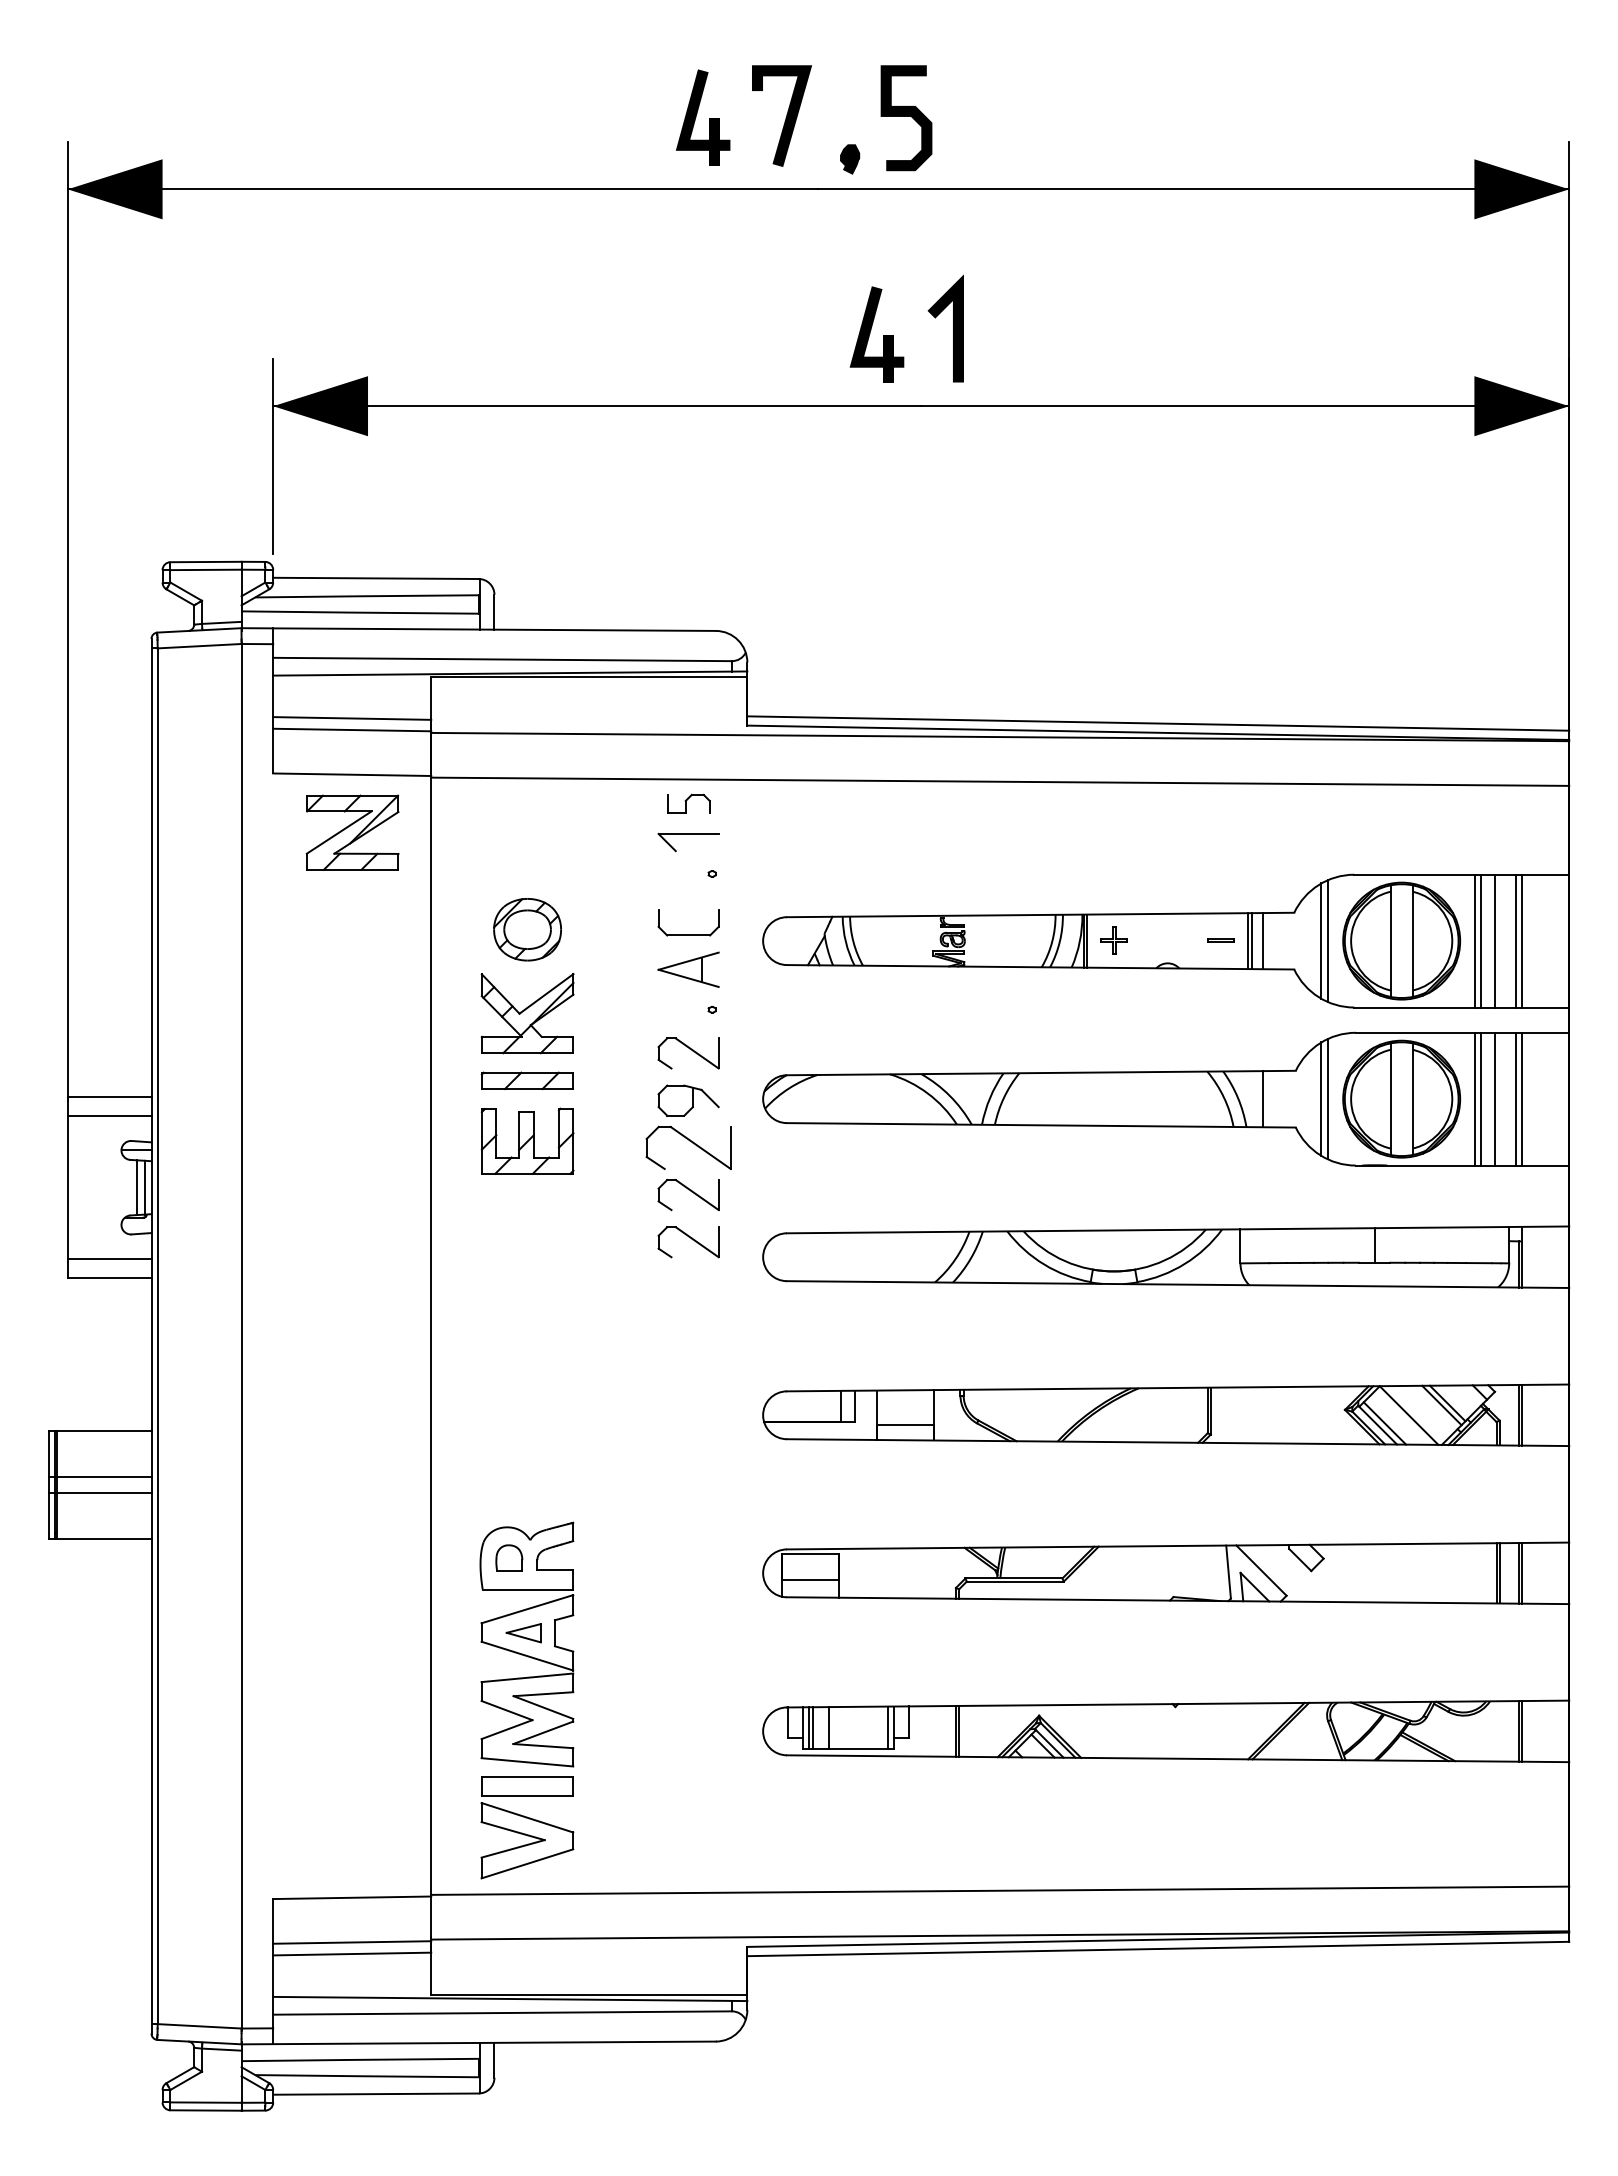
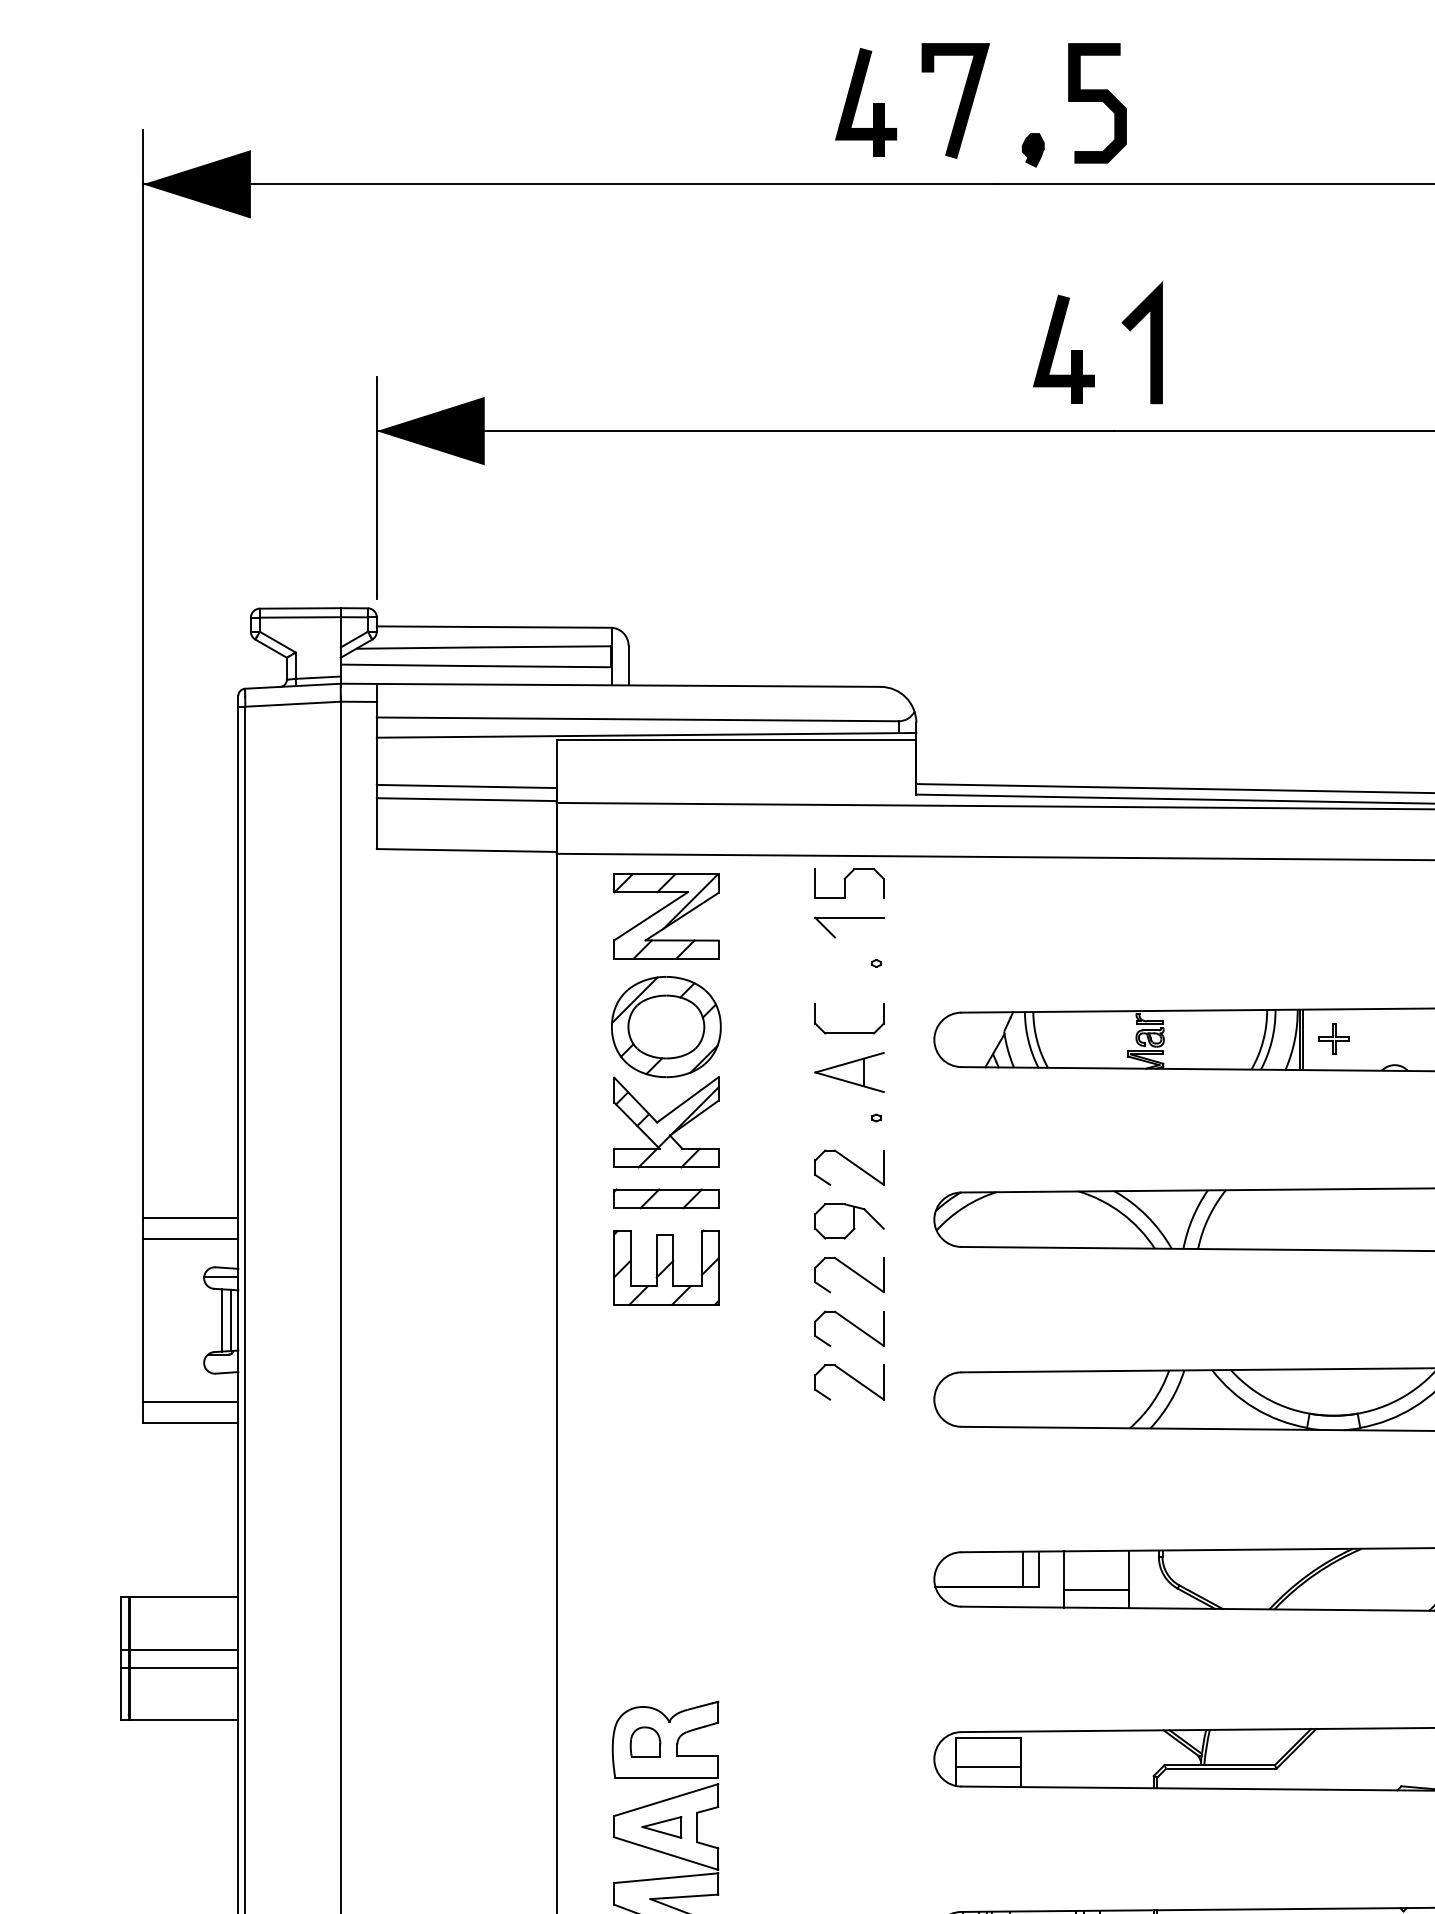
part: (688, 803) -> (849, 883), size x1.43
part: (352, 832) -> (666, 916), moved
part: (527, 929) -> (666, 1026), size x1.43
part: (688, 1147) -> (849, 1274), size x0.71

